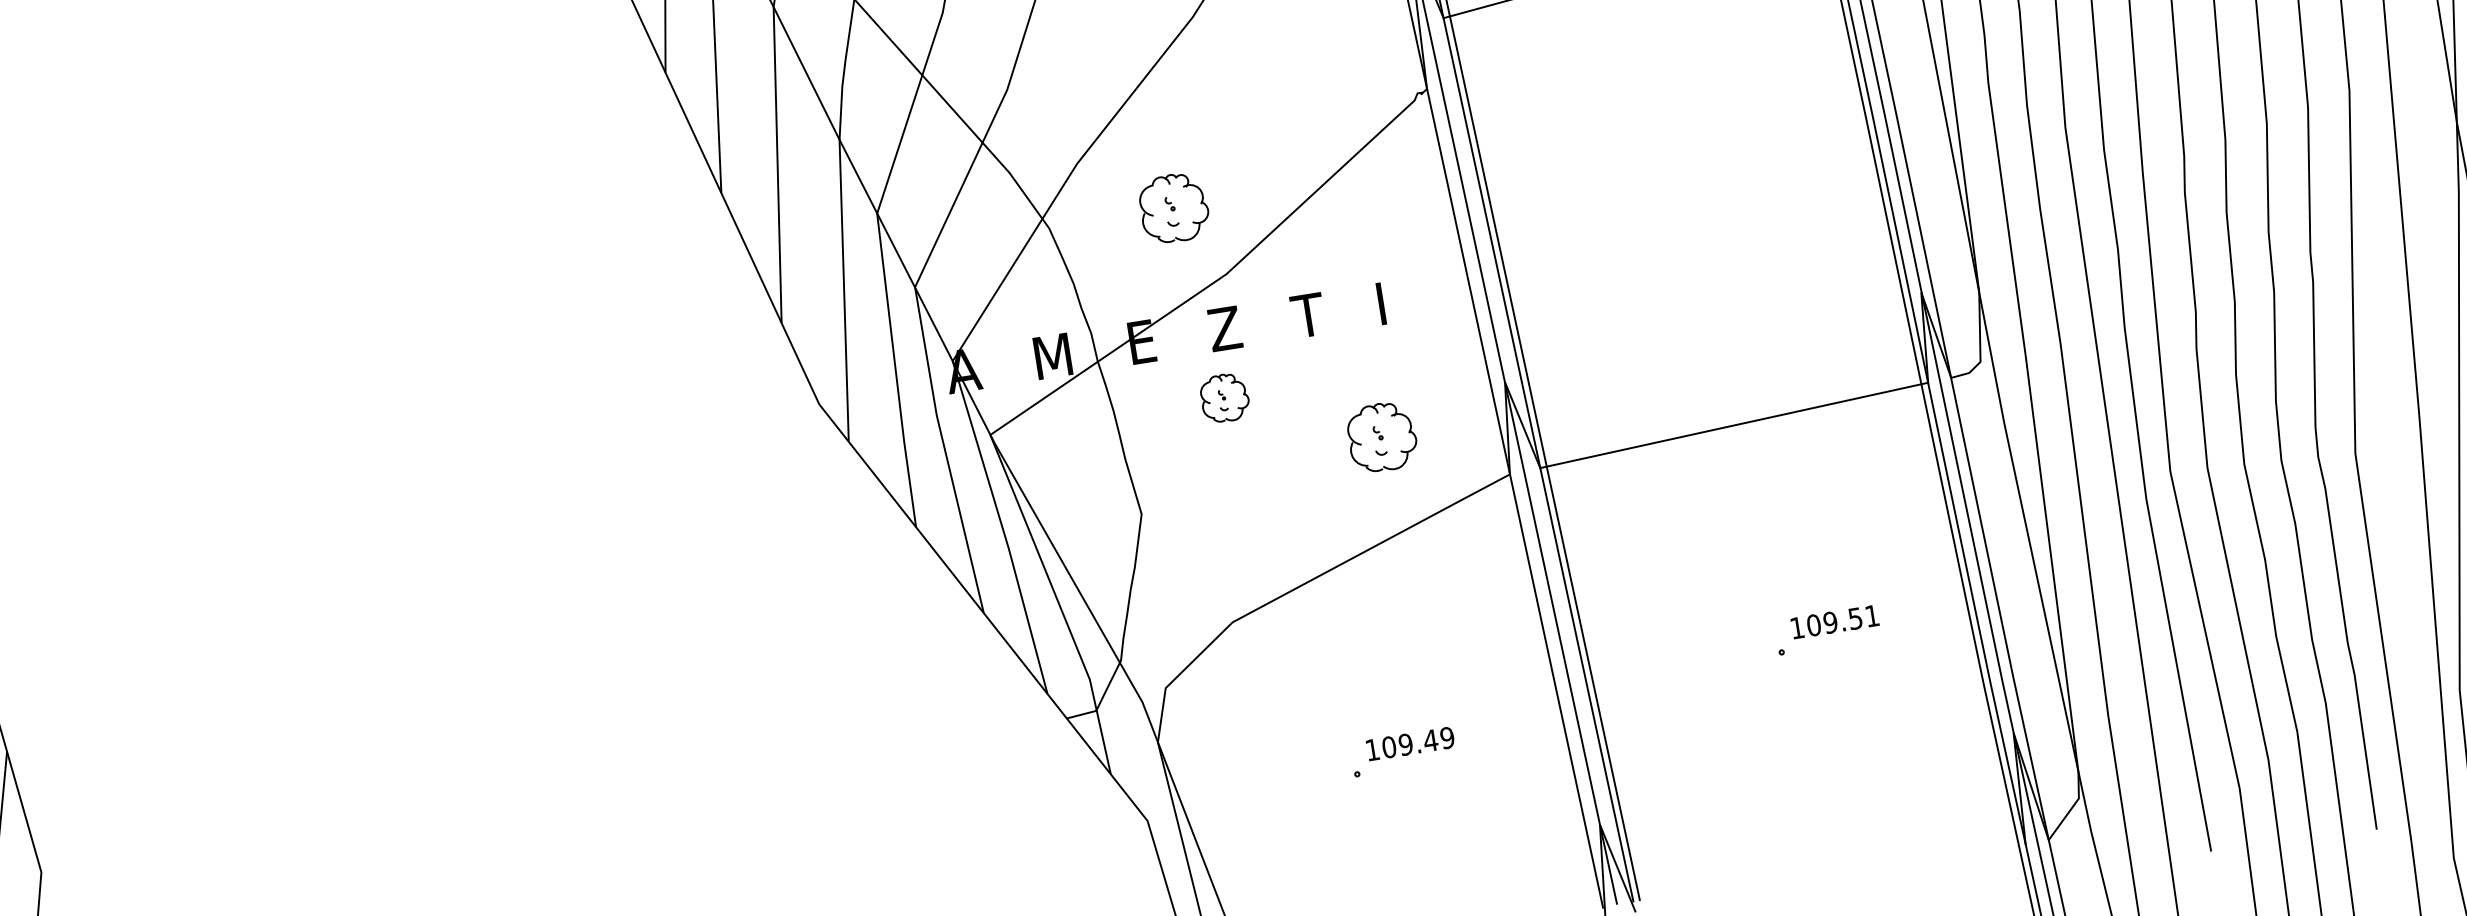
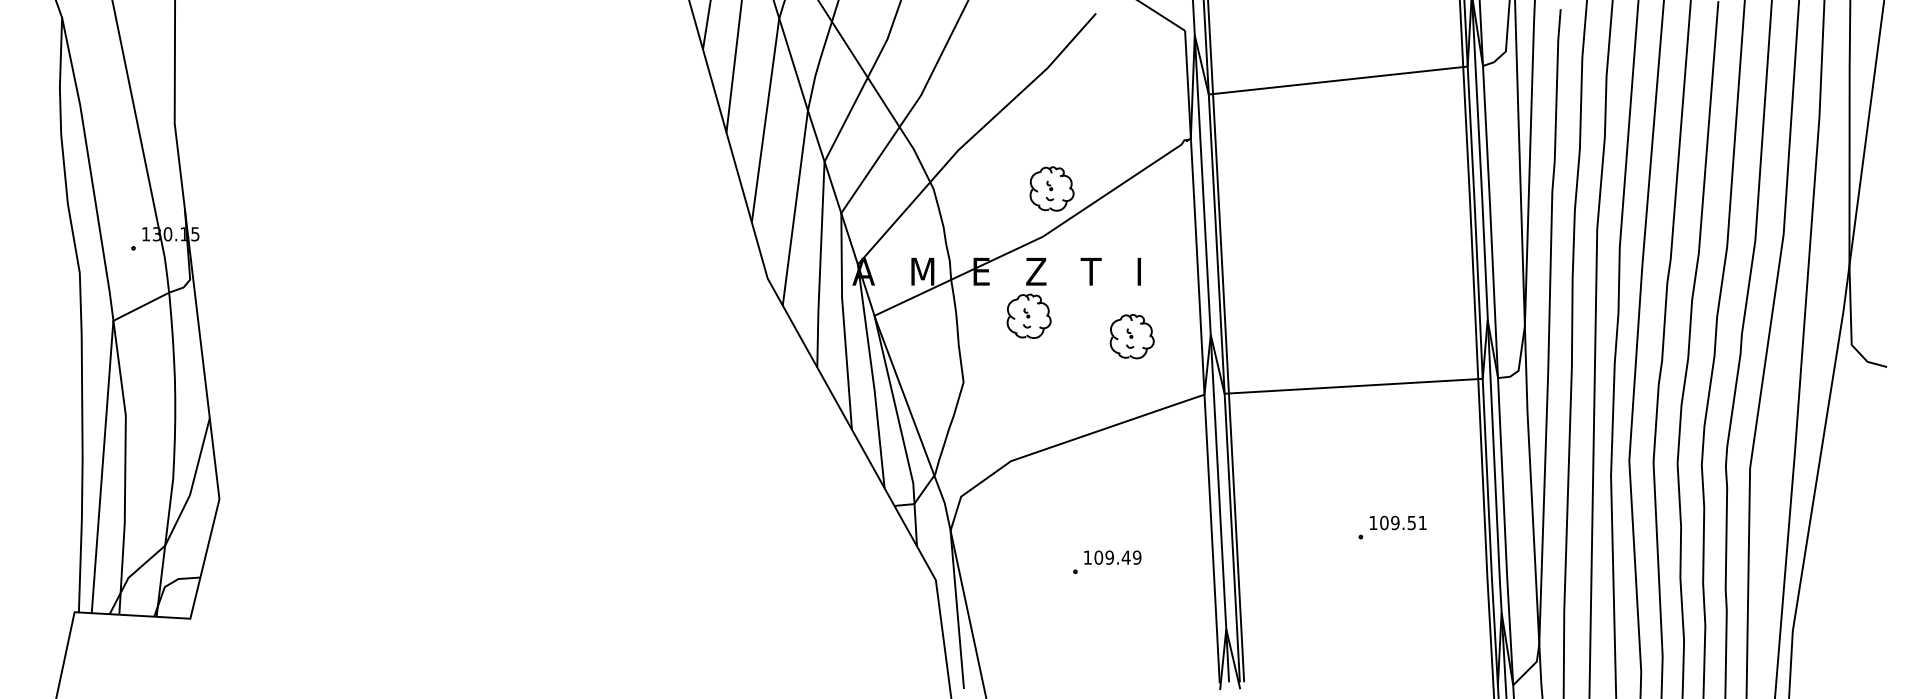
part: (1173, 207) -> (1051, 188), moved
part: (1223, 397) -> (1028, 315), size x1.43
part: (1381, 437) -> (1131, 336), moved

